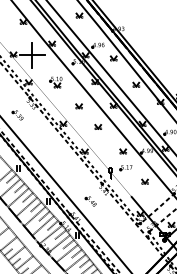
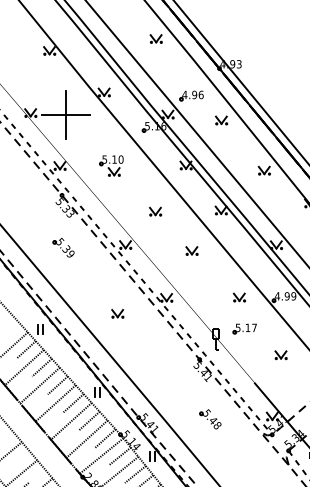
part: (17, 115) -> (62, 248), moved
part: (59, 159) -> (118, 312), added
part: (90, 201) -> (209, 419), moved

